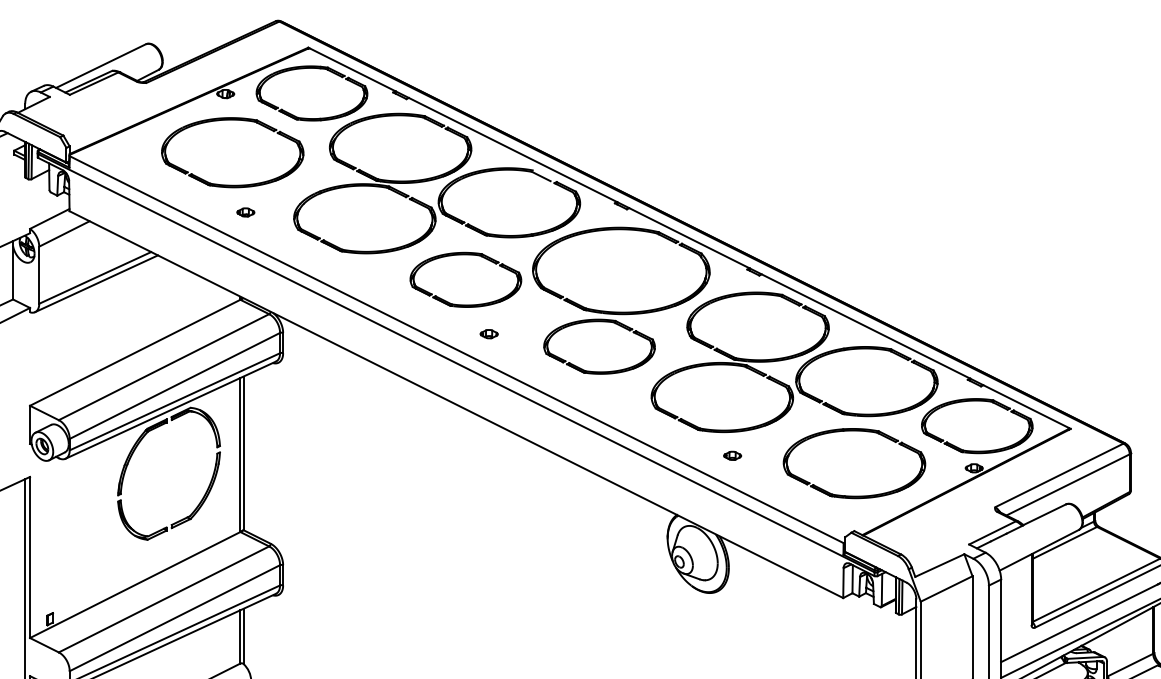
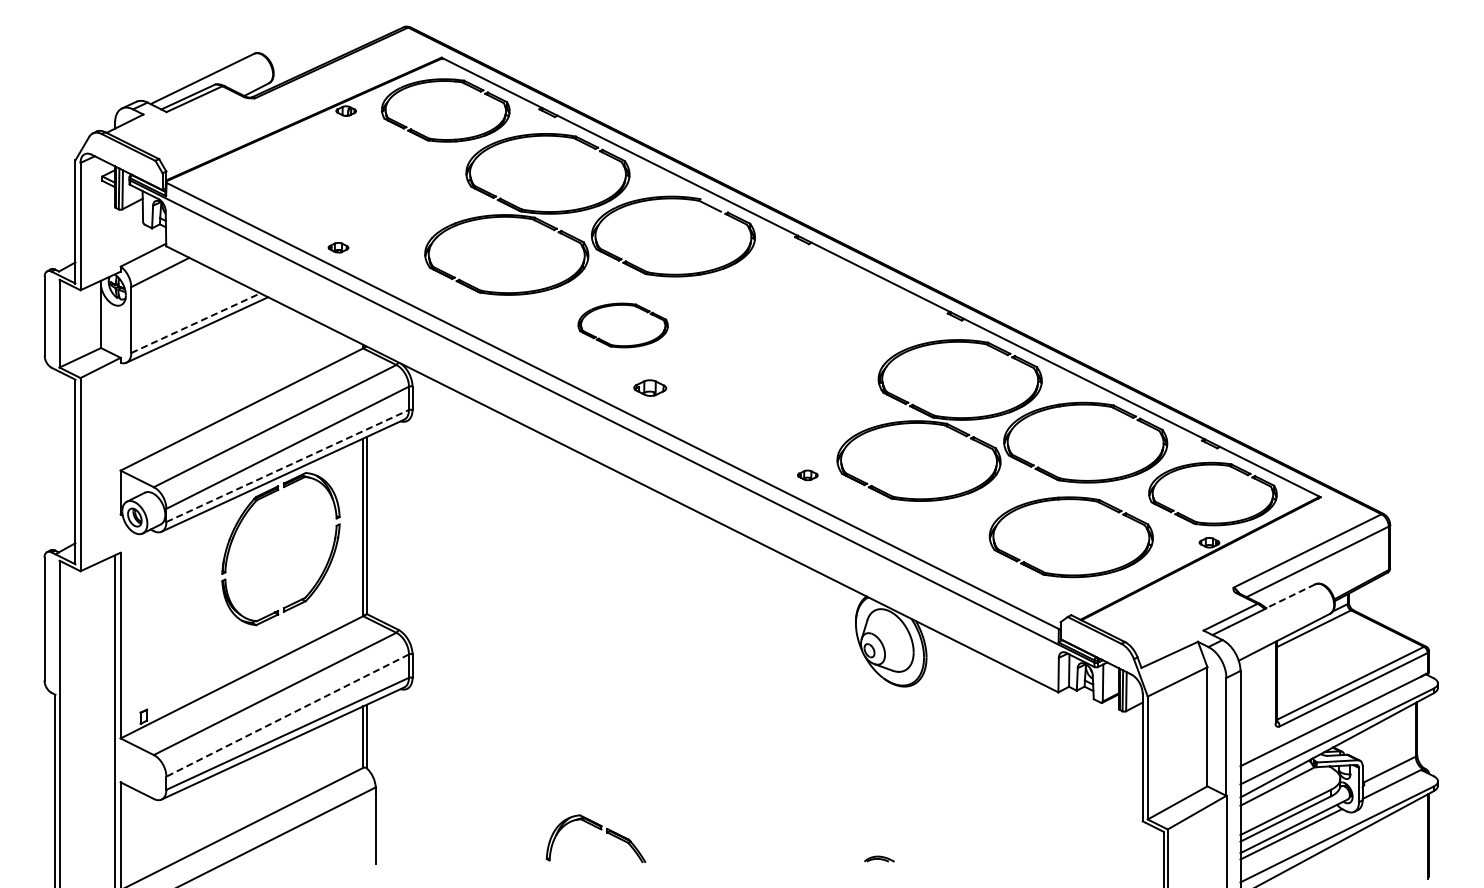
part: (231, 120) -> (353, 141), removed
part: (245, 212) -> (338, 247), moved
line: (95, 277) -> (196, 322), solid -> dashed
part: (465, 279) -> (622, 325), size x0.7
part: (621, 312) -> (802, 362), removed
part: (488, 333) -> (649, 387), size x1.6
line: (174, 402) -> (287, 466), solid -> dashed
part: (732, 455) -> (807, 475), moved
line: (1044, 514) -> (1290, 596), solid -> dashed
line: (174, 618) -> (287, 715), solid -> dashed

